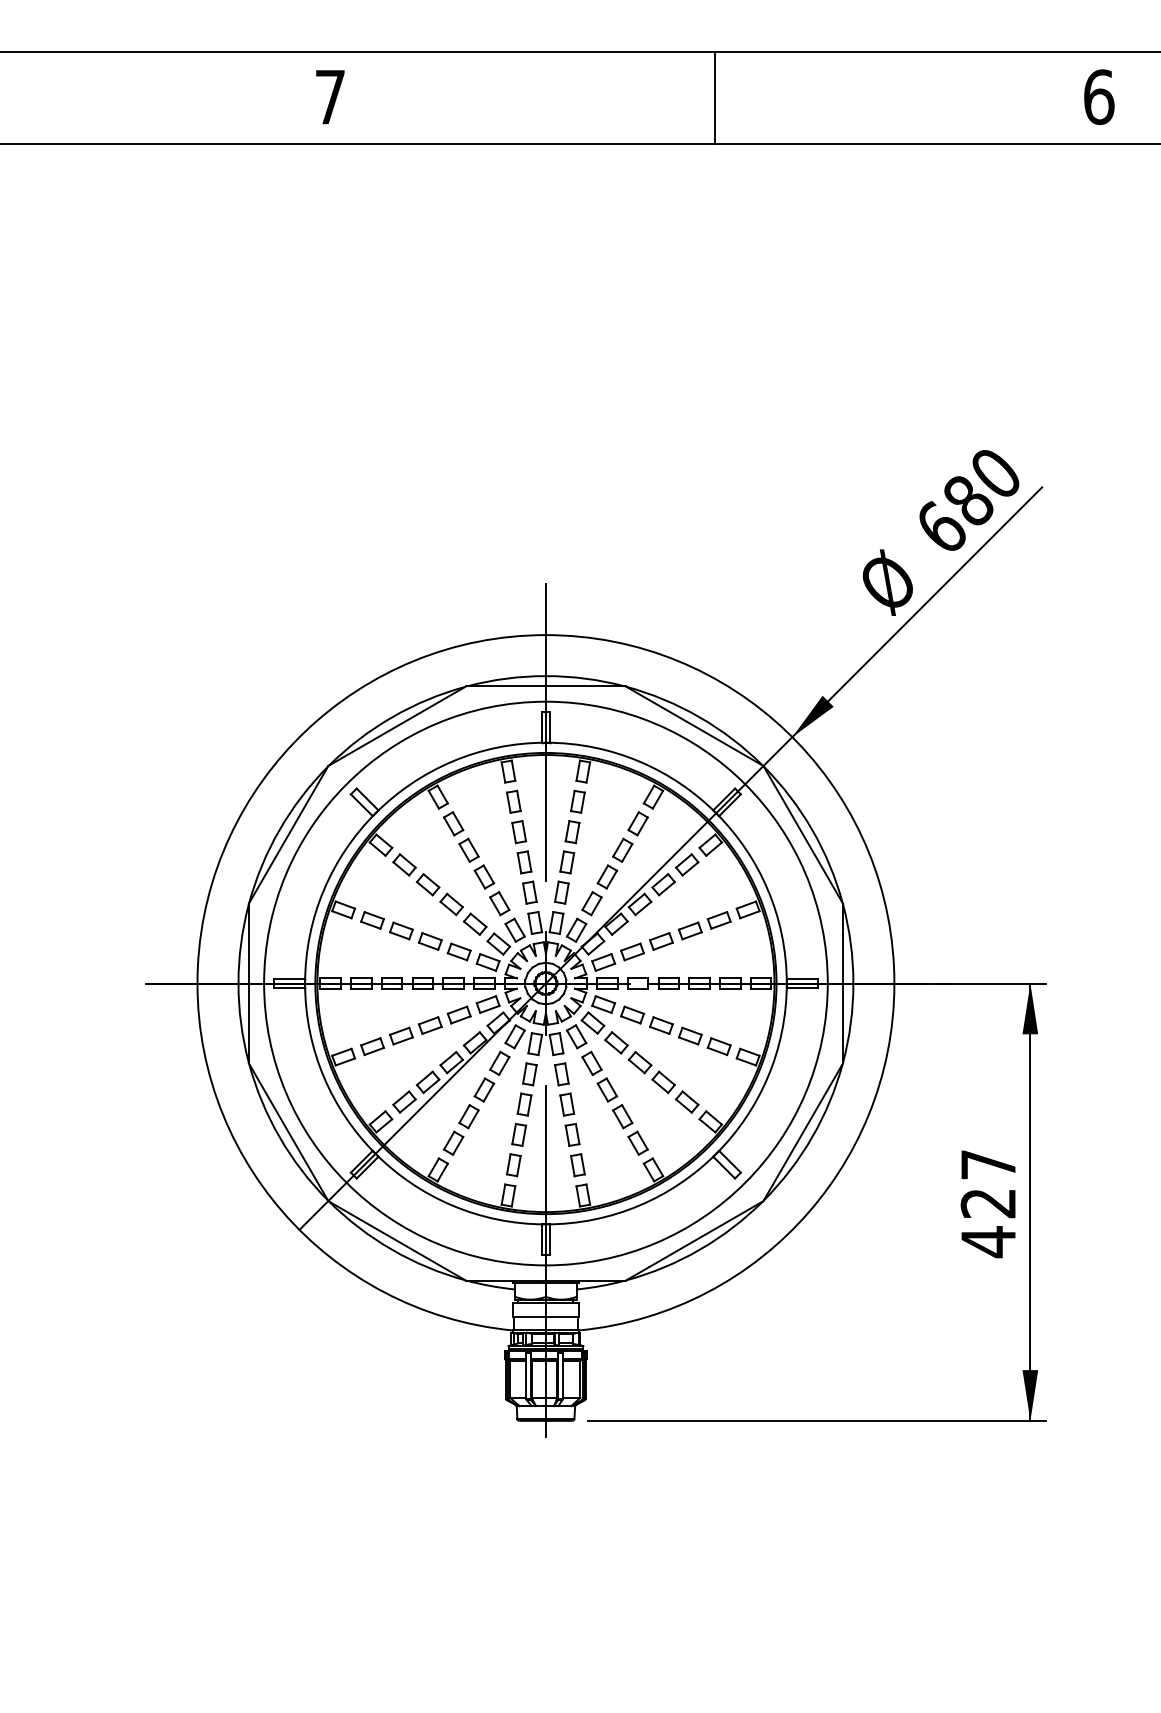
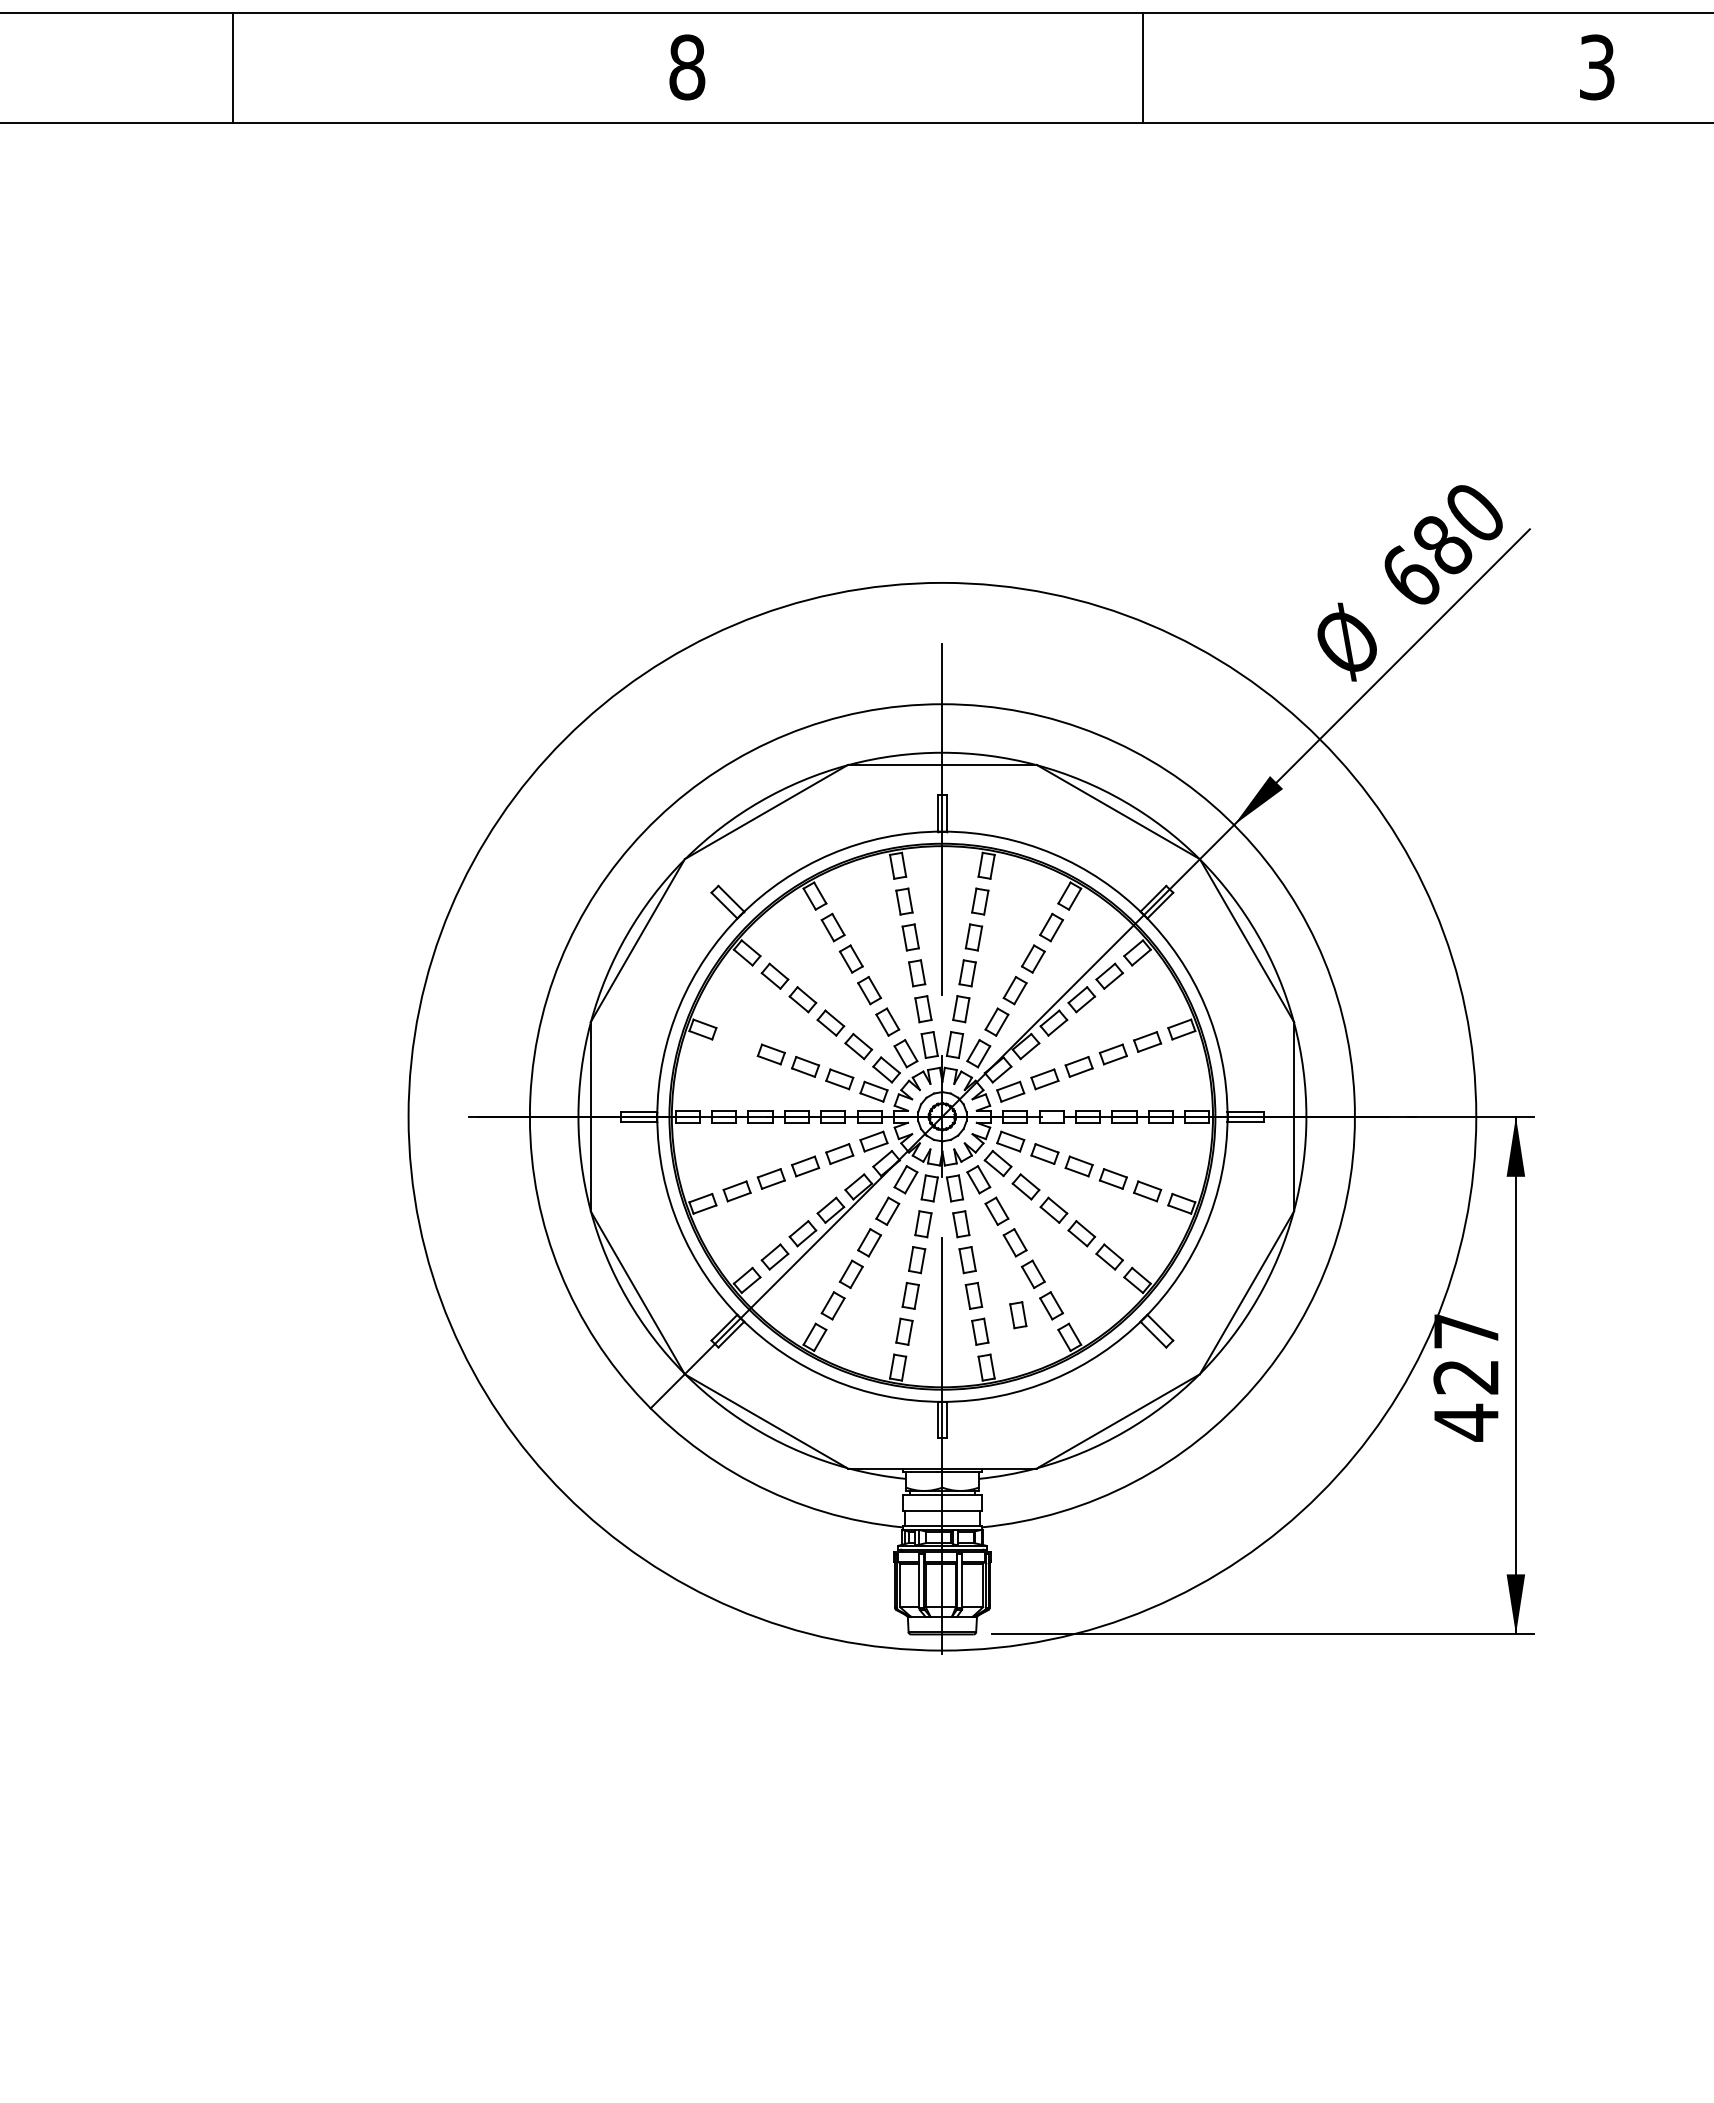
text: (330, 97) -> (687, 67), 7 -> 8
text: (1099, 97) -> (1597, 67), 6 -> 3
part: (371, 920) -> (736, 1041), removed
circle: (546, 983) -> (942, 1116), size x1.6
part: (610, 1151) -> (1018, 1315), added

